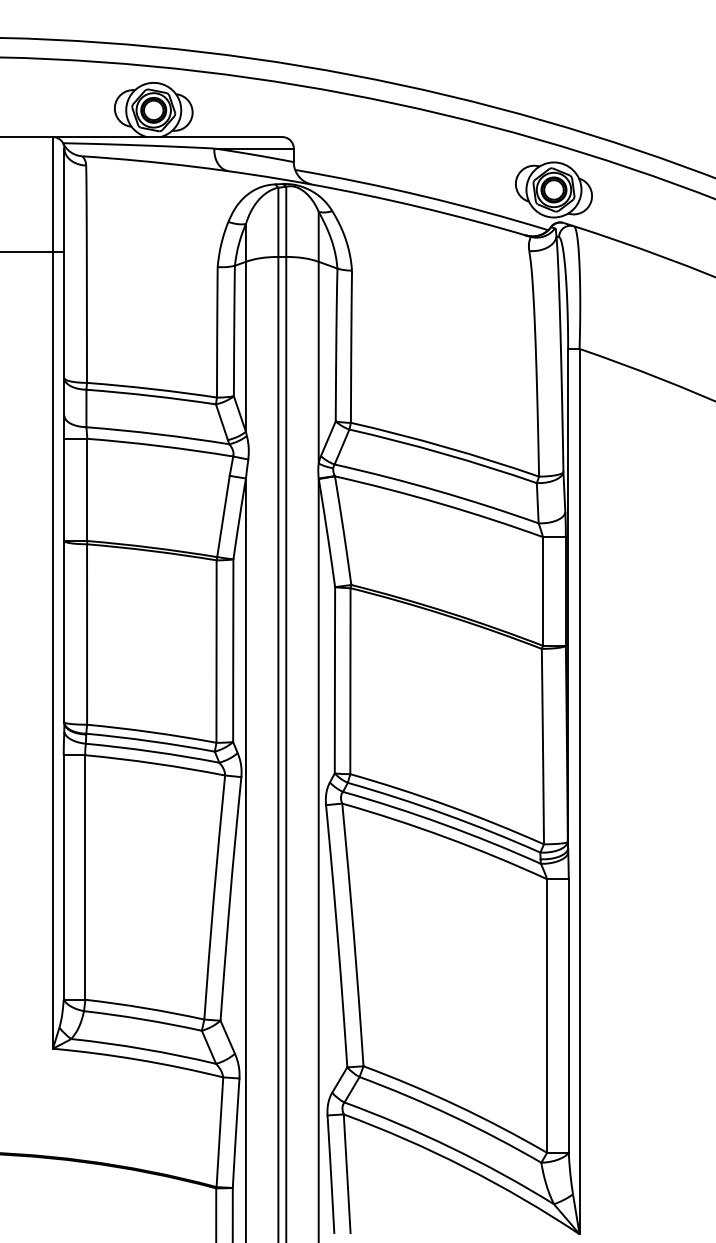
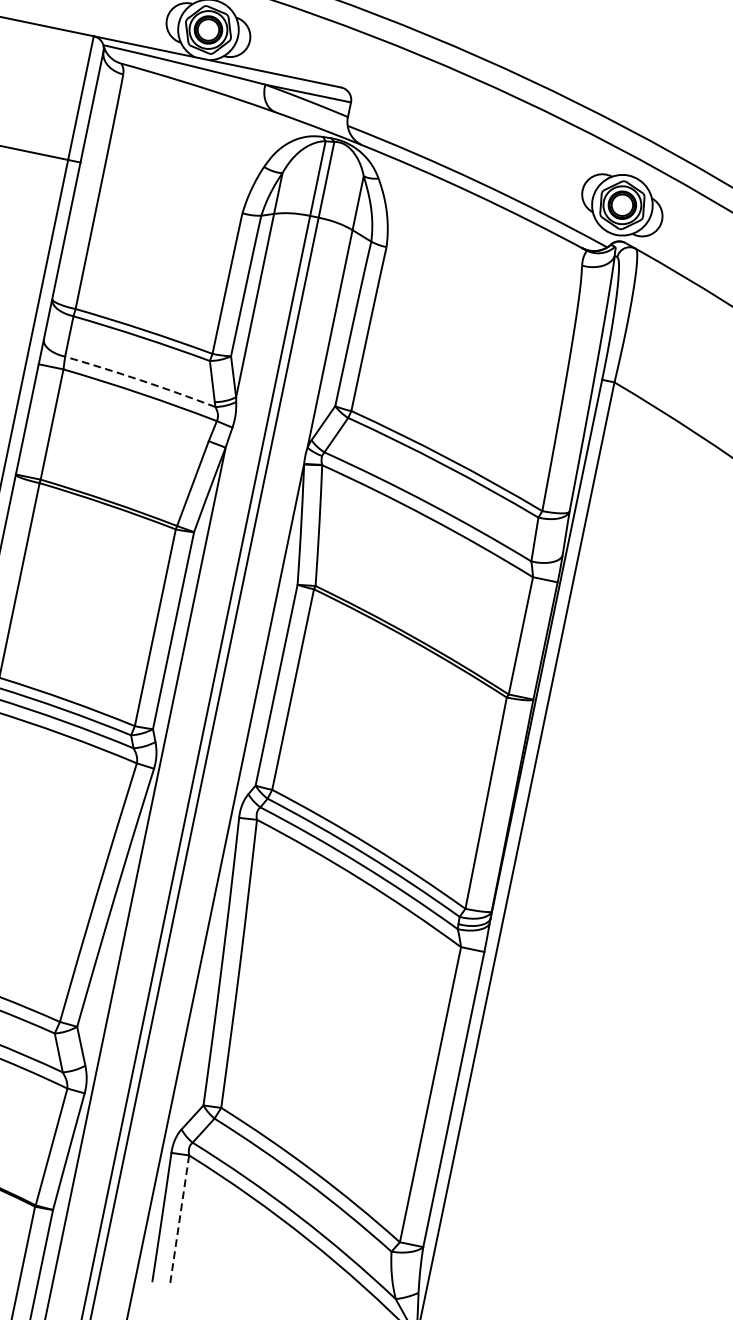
arc: (158, 434) -> (141, 380), solid -> dashed
line: (347, 1174) -> (179, 1221), solid -> dashed

